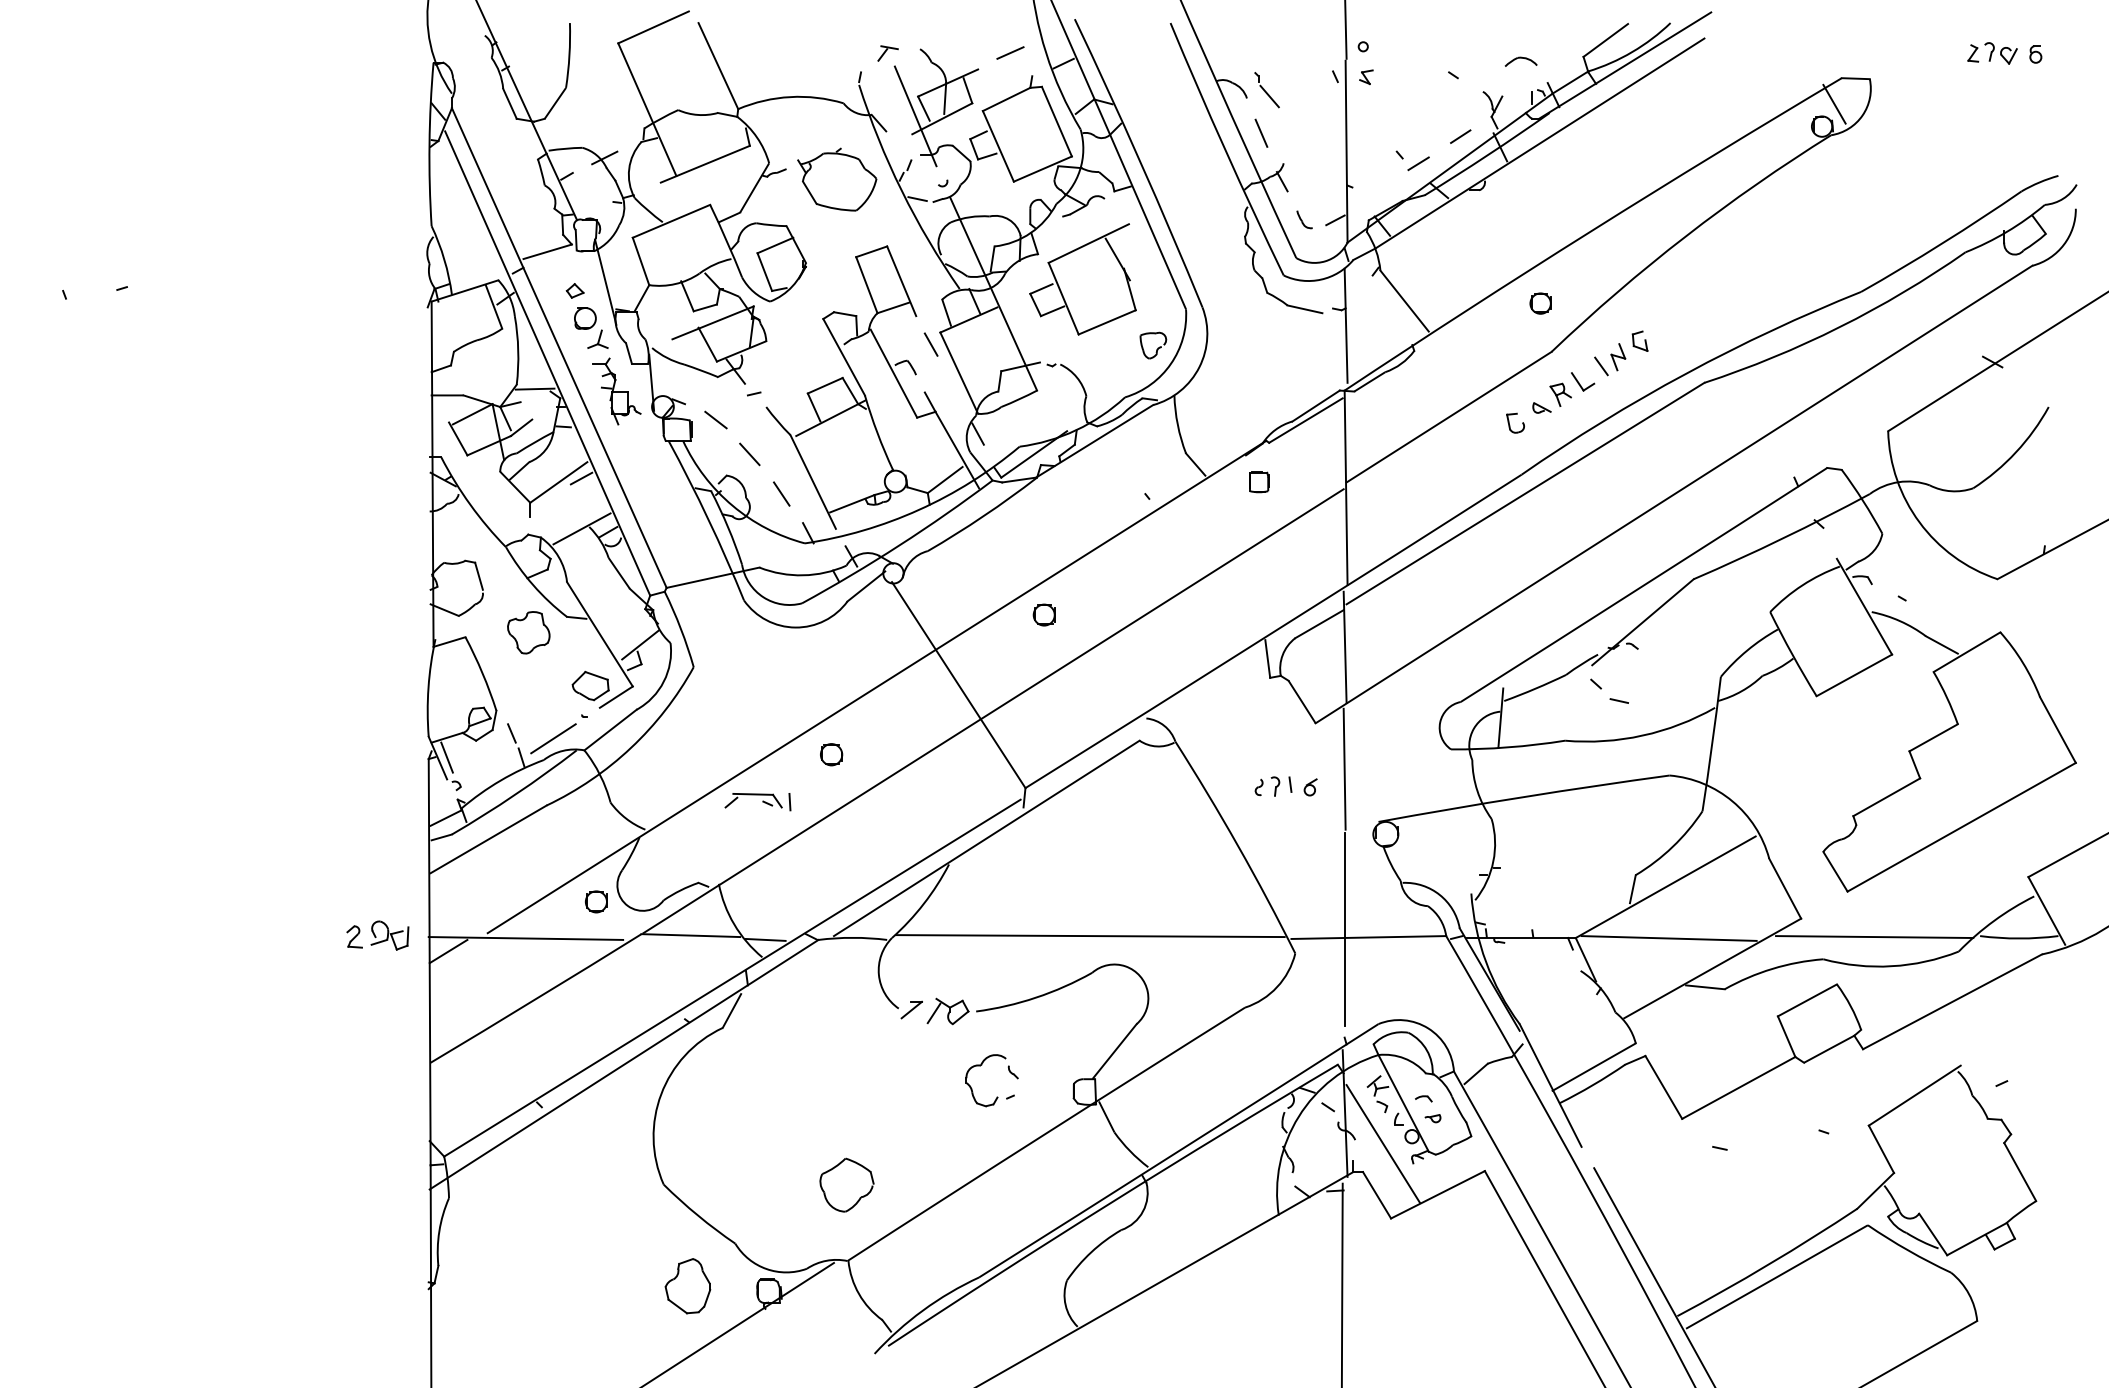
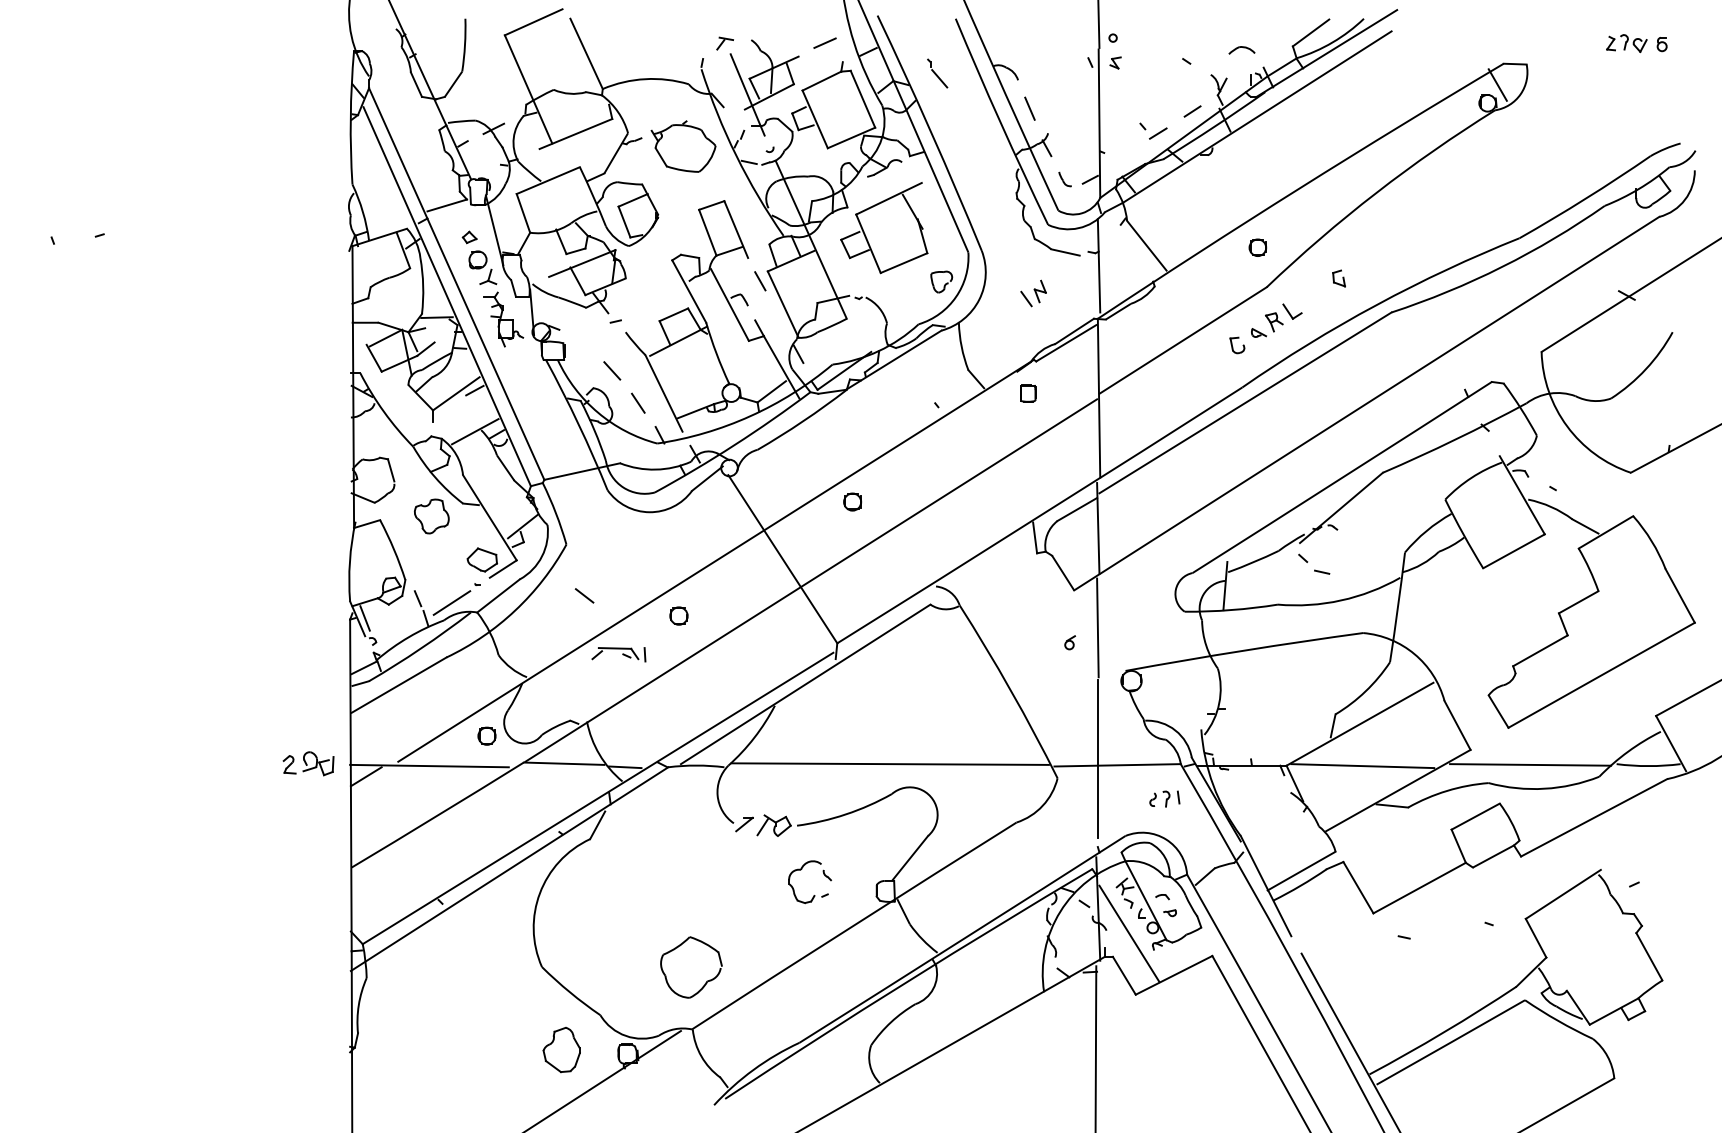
part: (1267, 90) -> (937, 73), moved
part: (1609, 359) -> (1033, 293), moved
line: (715, 419) -> (584, 595), moved
part: (1273, 785) -> (1164, 798), moved
part: (846, 1185) -> (691, 967), size x1.4

